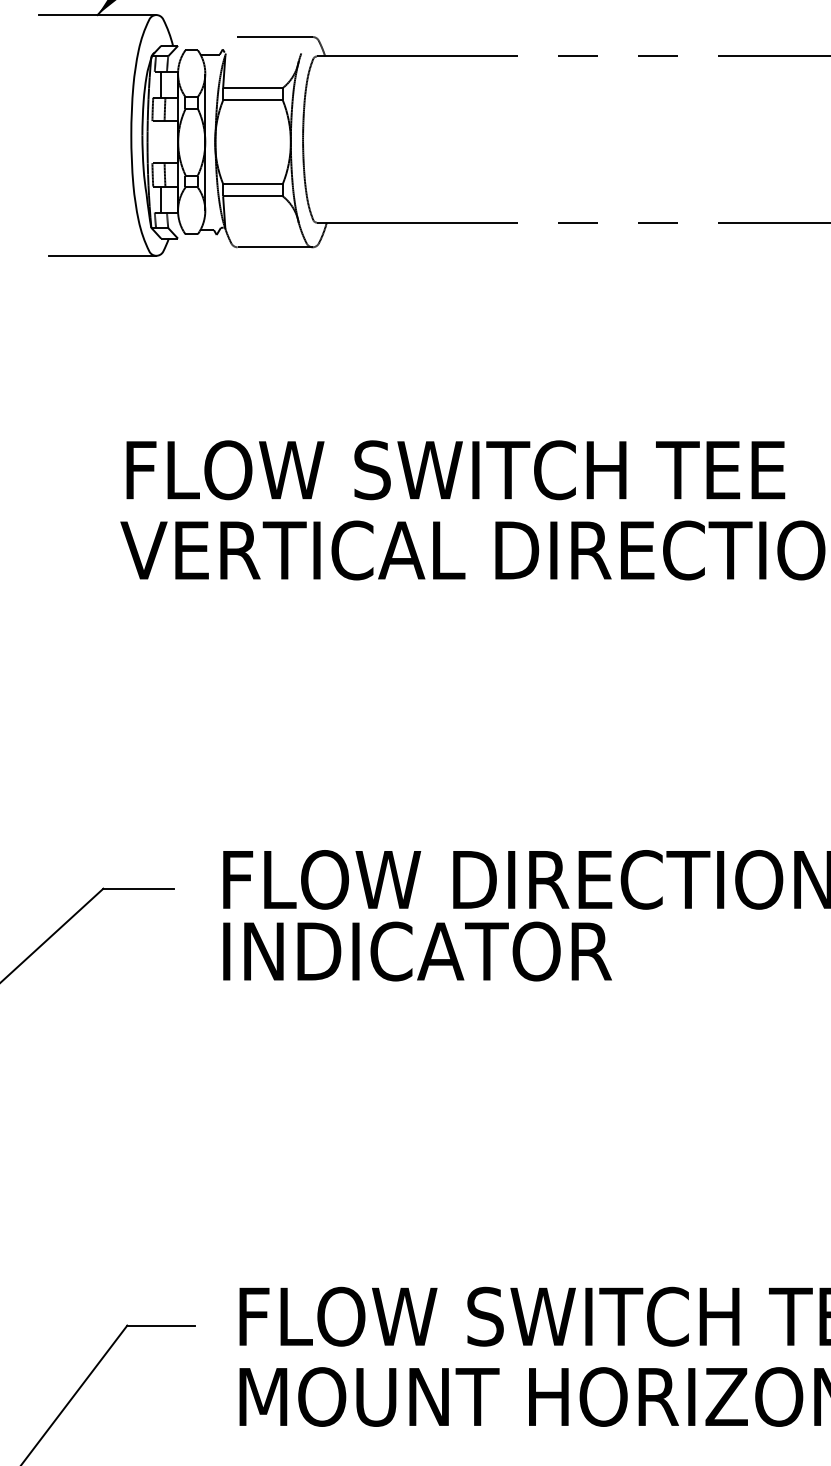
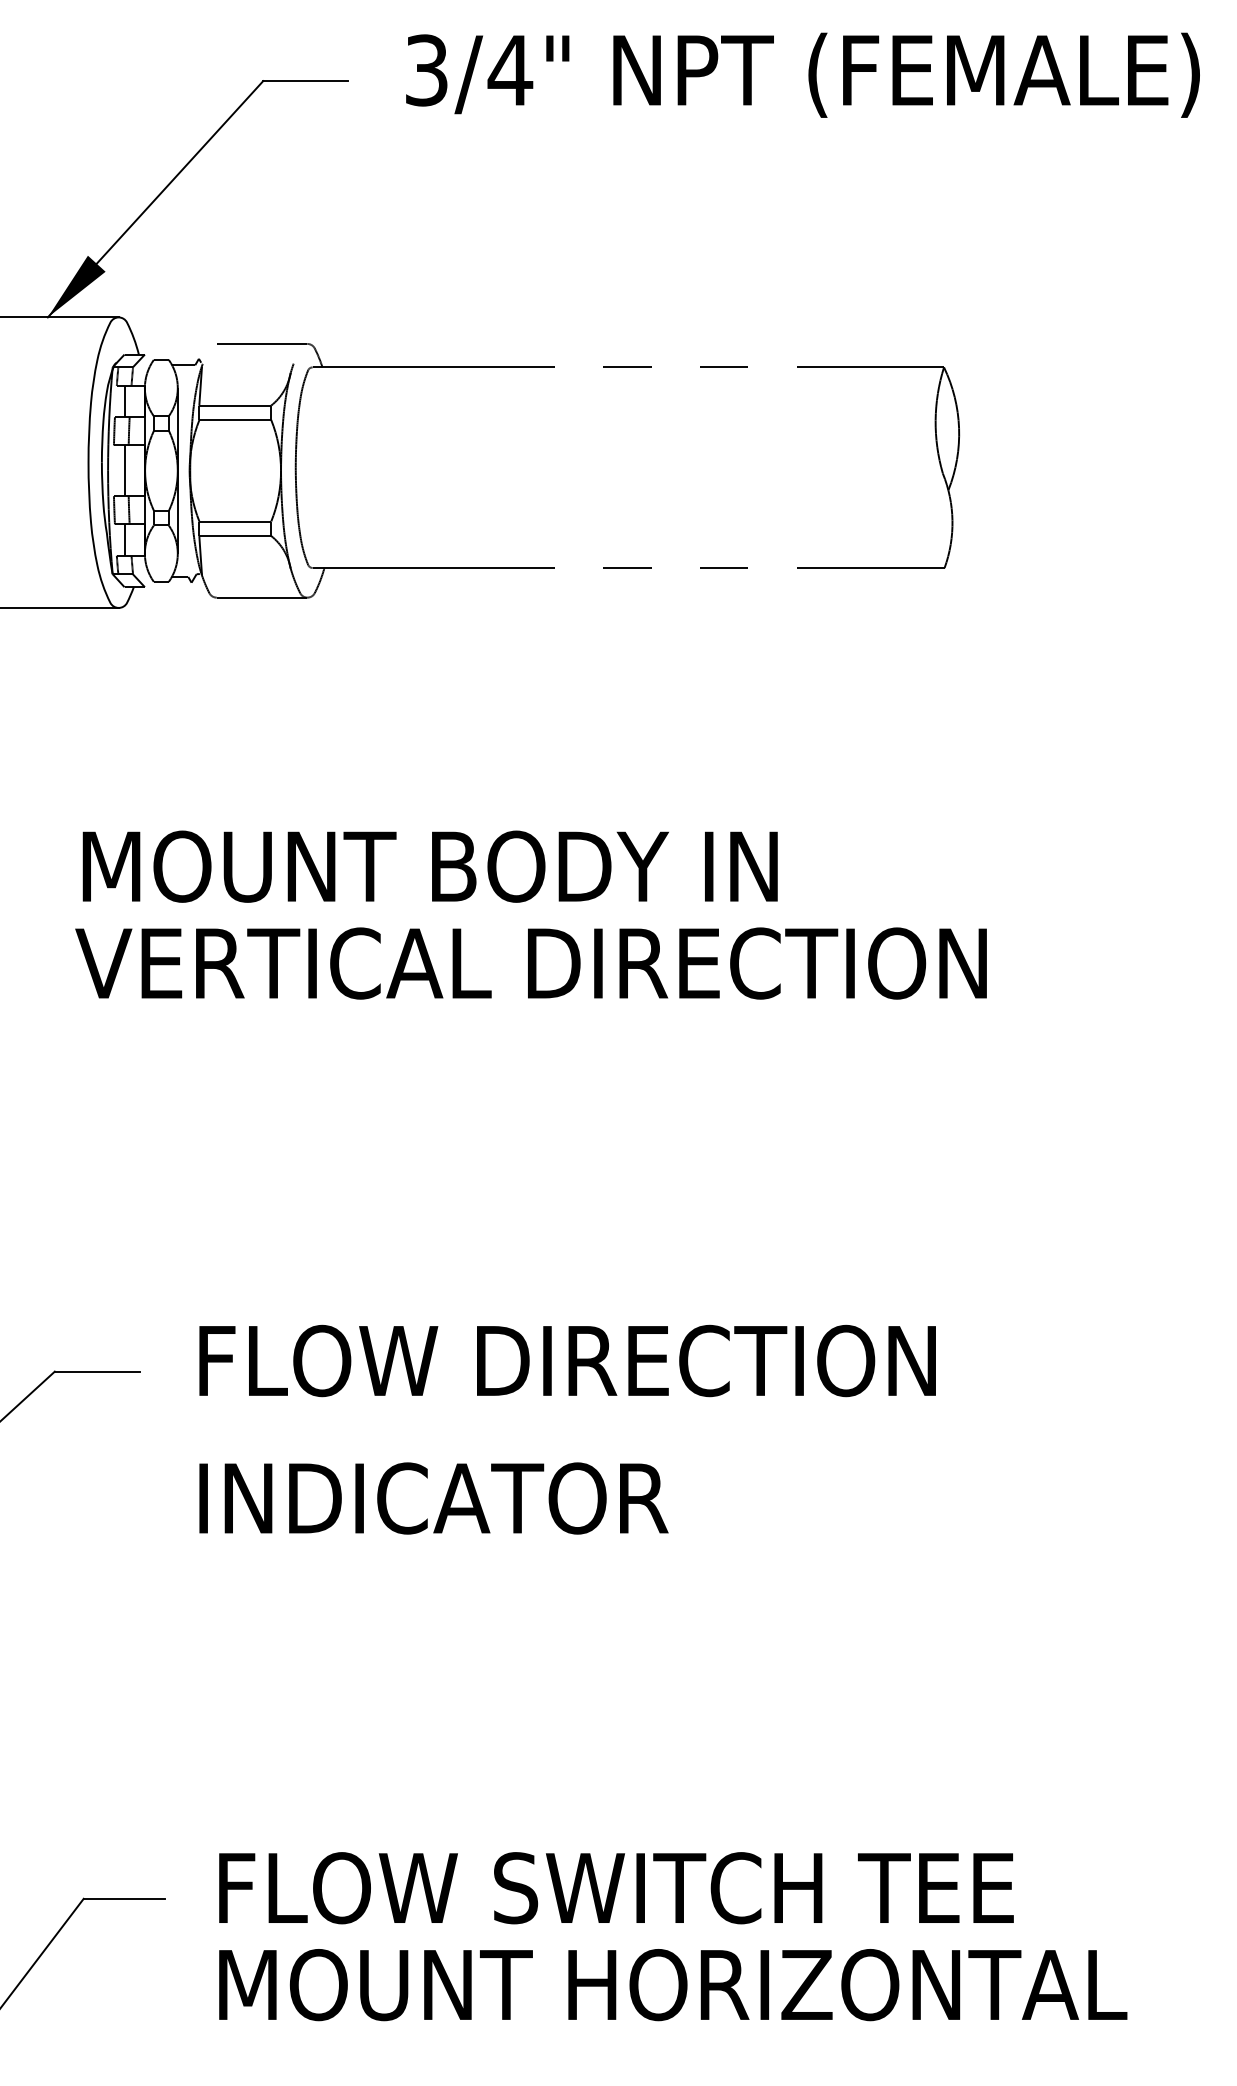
line: (161, 141) -> (124, 470), added
text: (459, 470) -> (484, 866), FLOW SWITCH TEE -> MOUNT BODY IN
text: (417, 951) -> (433, 1498), moved

